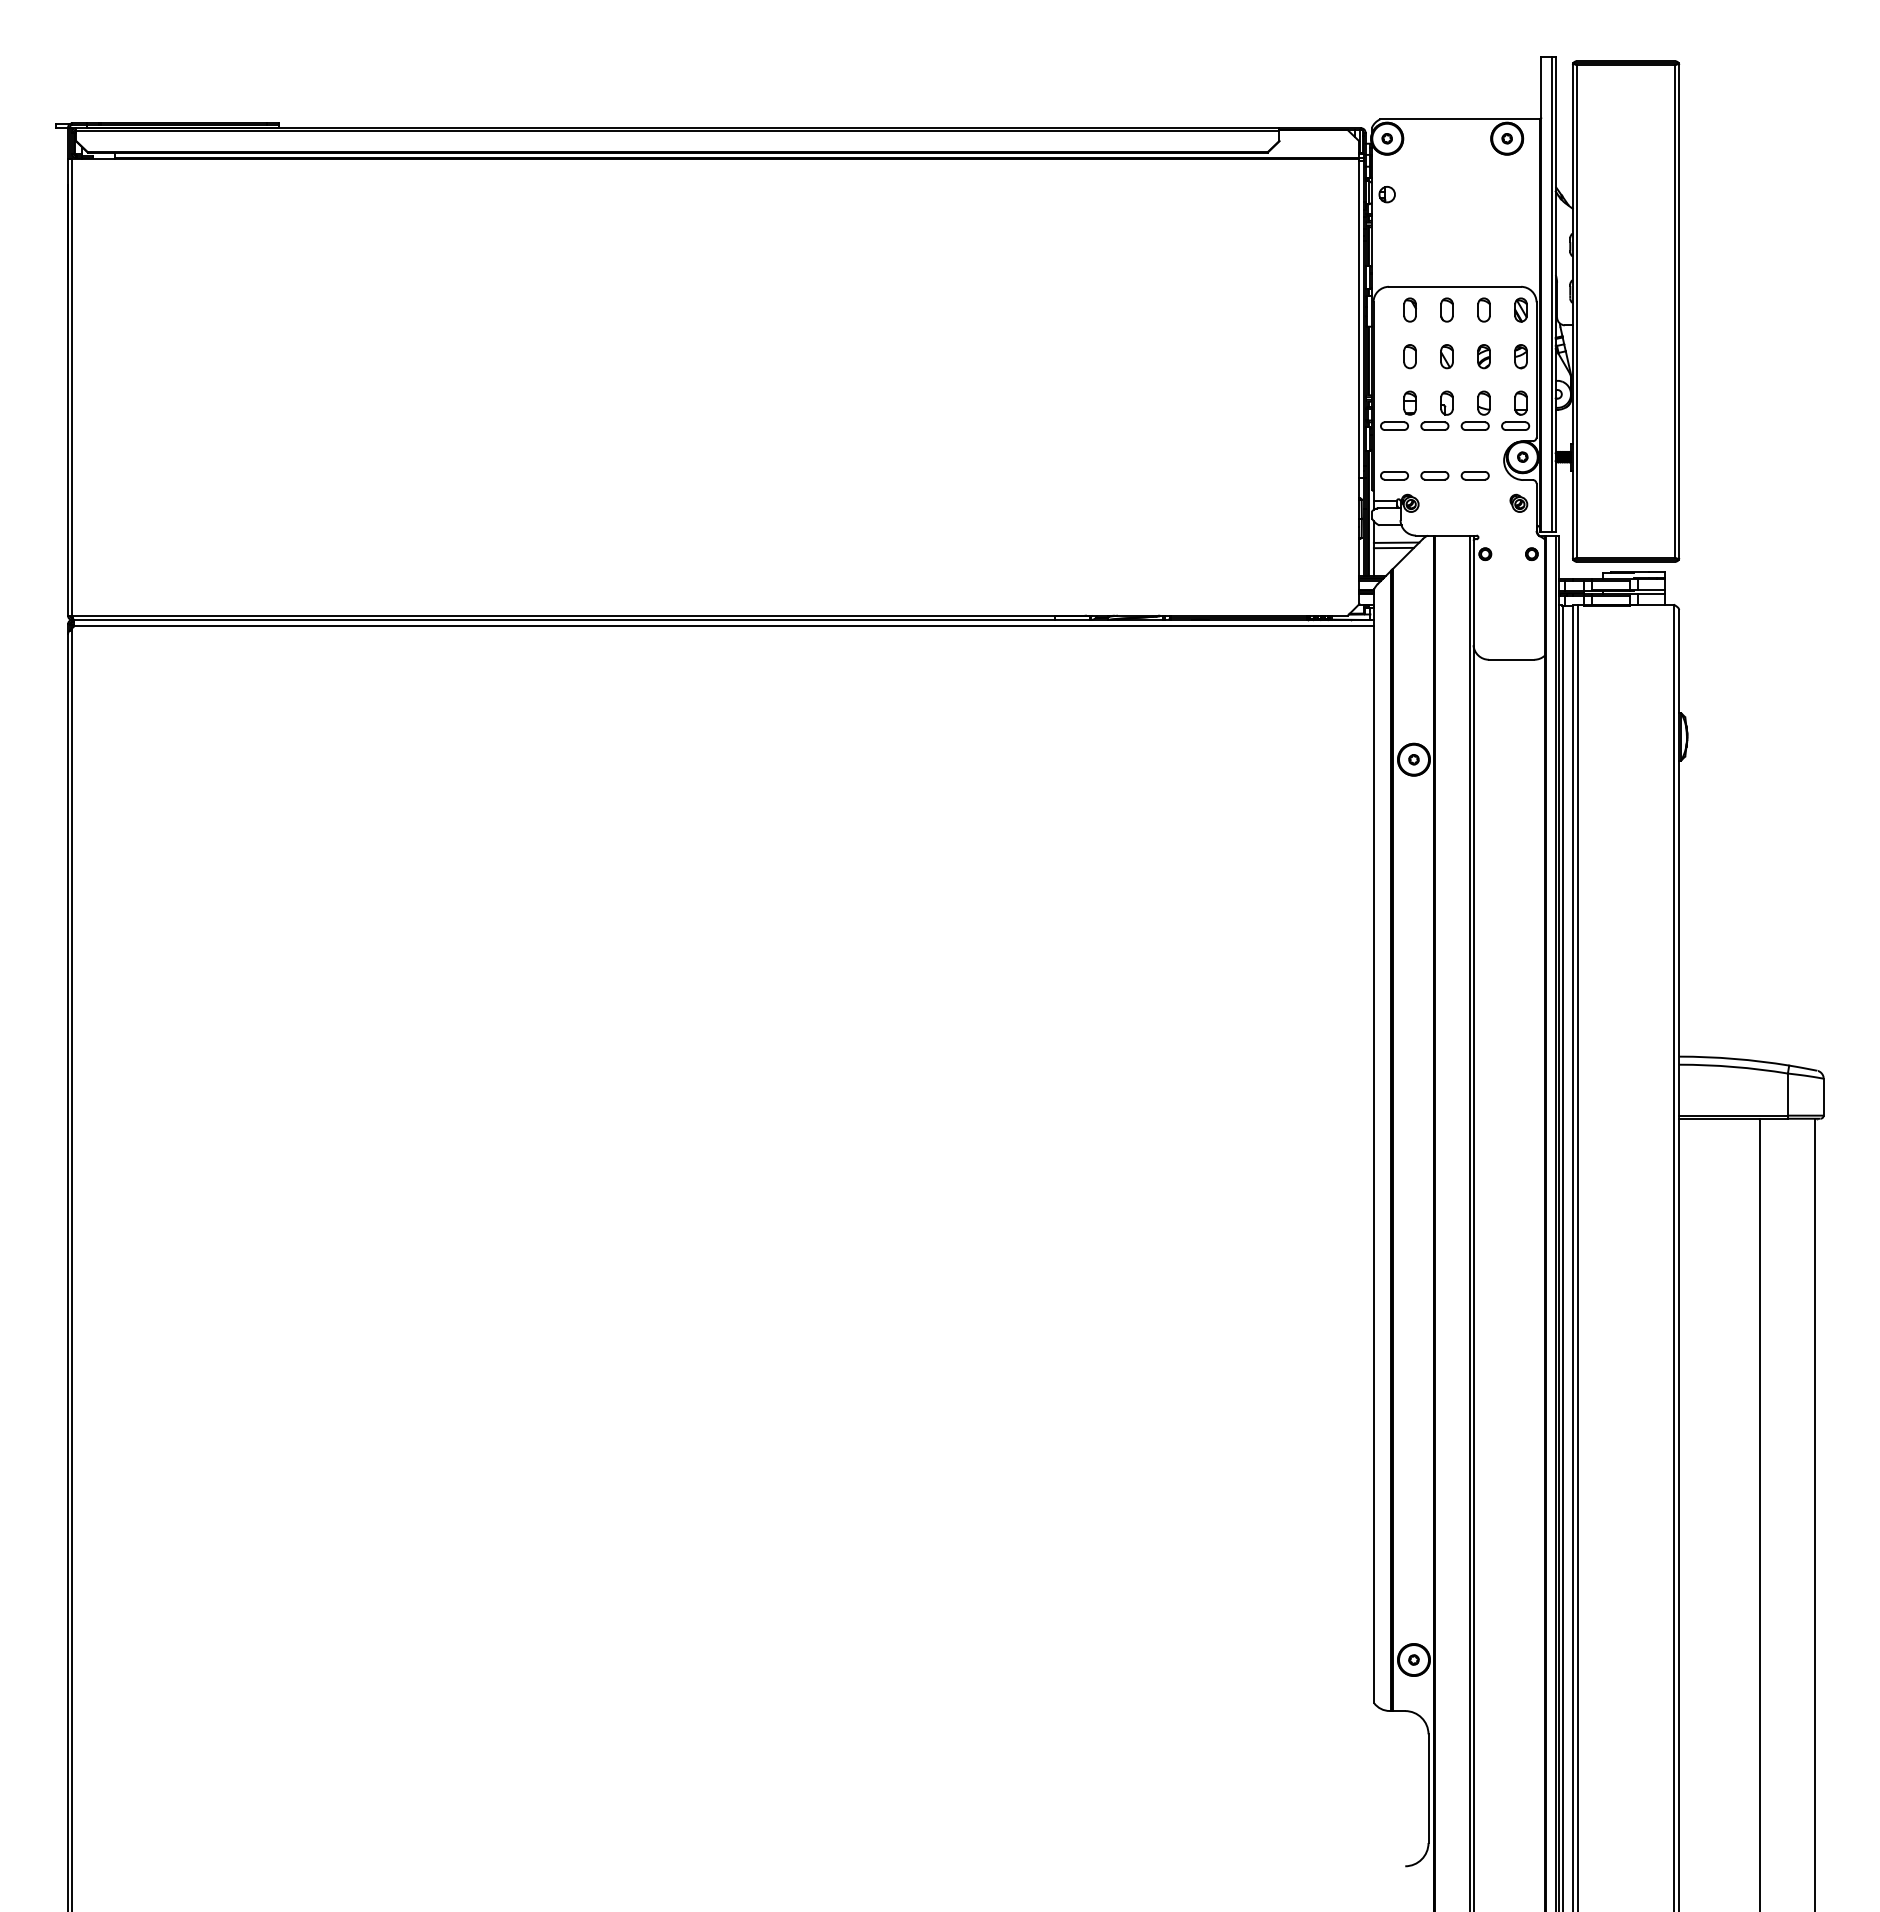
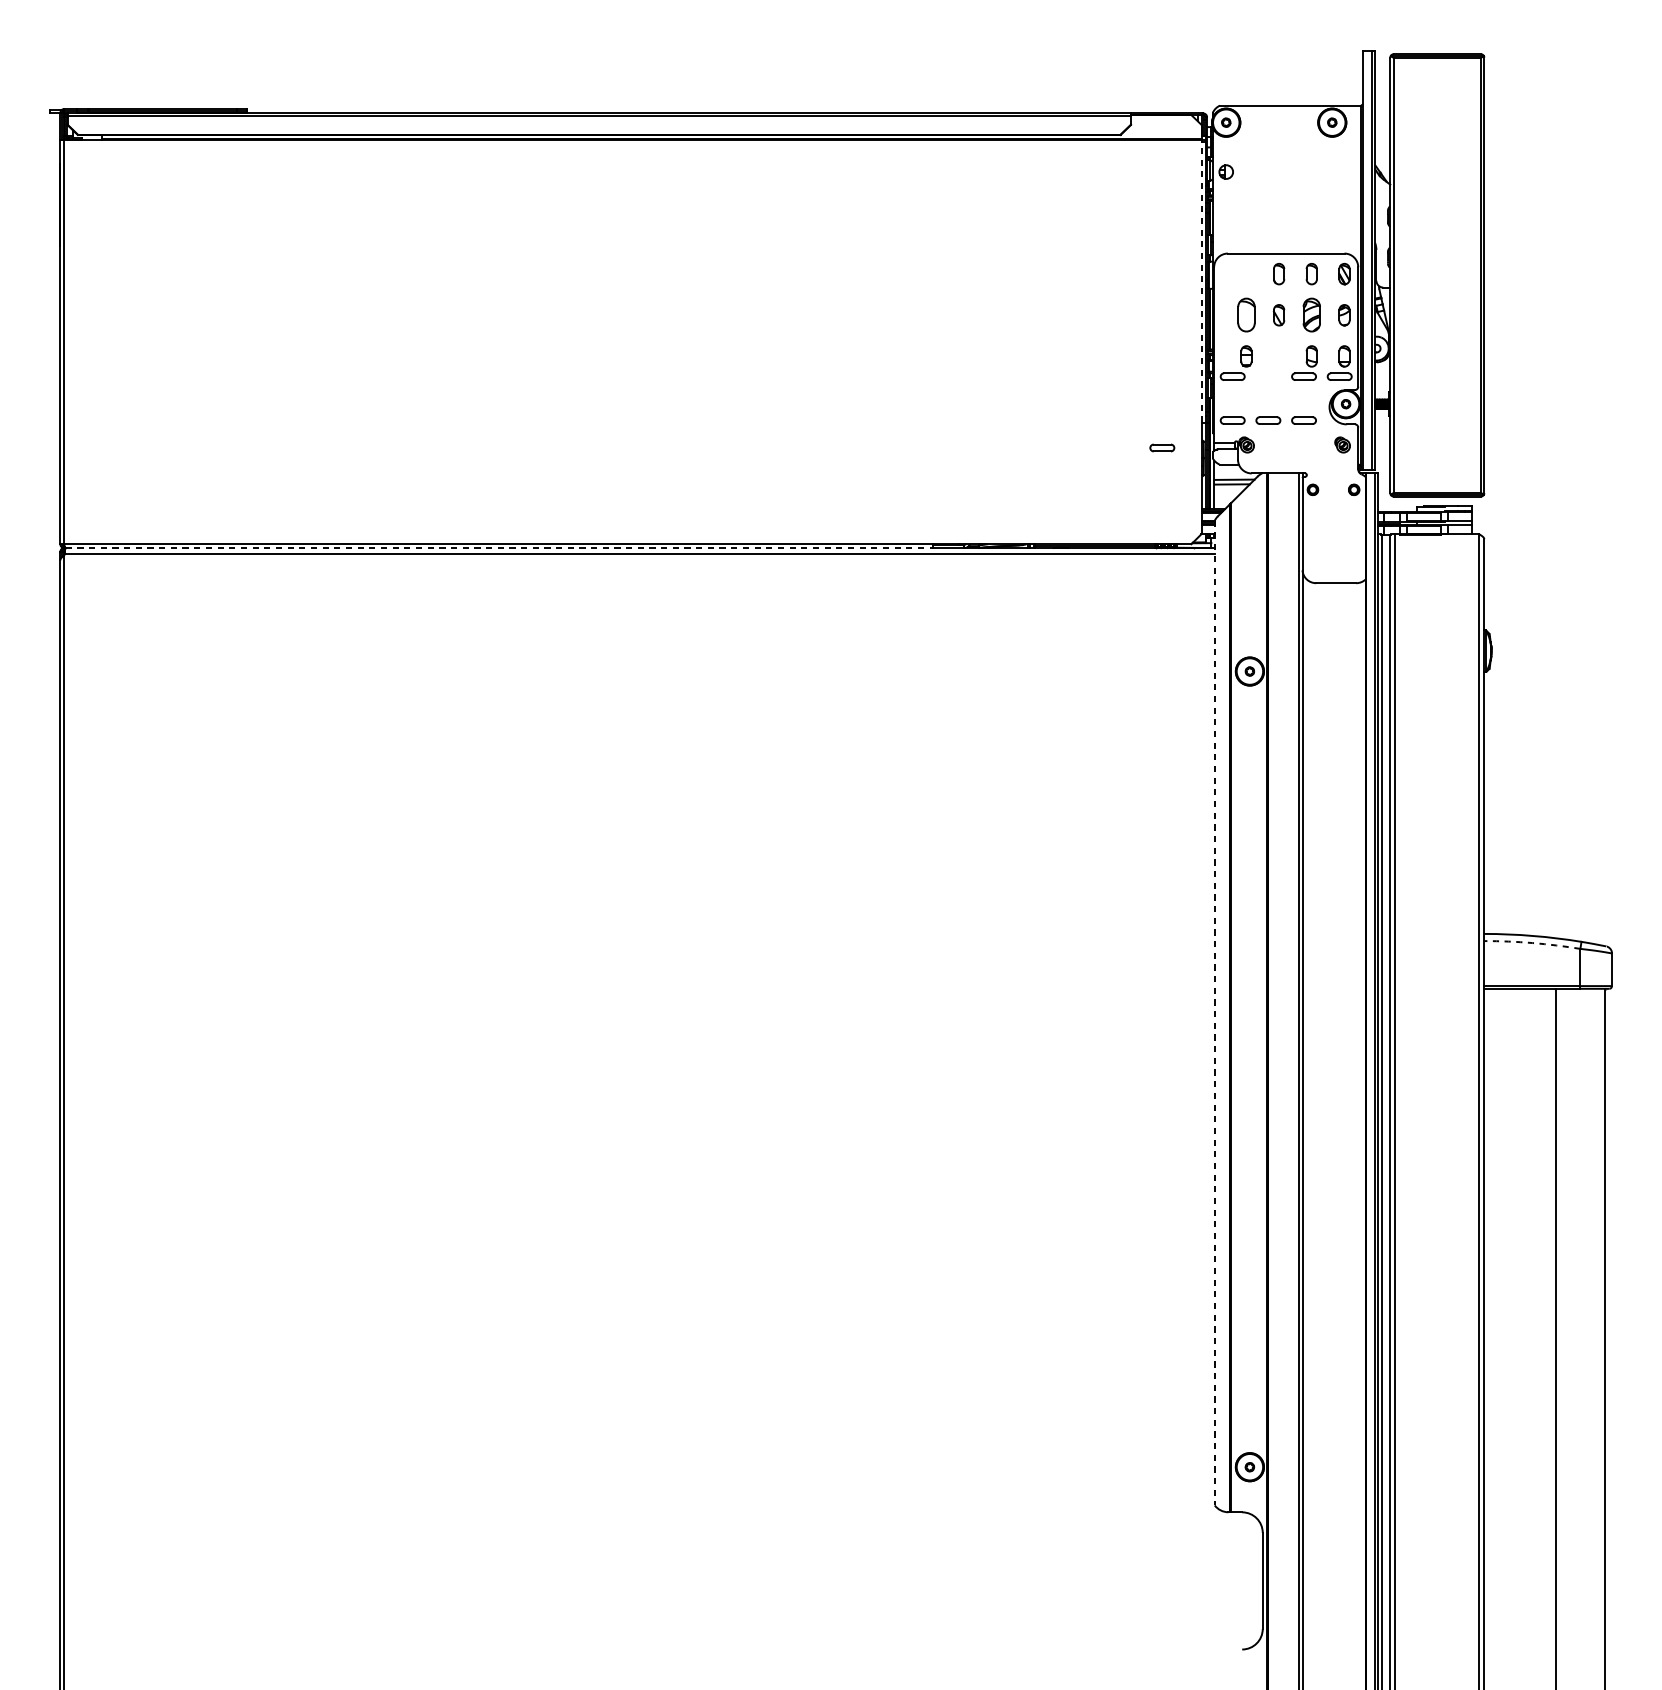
part: (1409, 309) -> (1245, 273), removed
line: (1359, 319) -> (1201, 282), solid -> dashed
part: (1409, 356) -> (1245, 315), size x1.6
part: (1483, 356) -> (1311, 315), size x1.6
part: (1436, 410) -> (1269, 362), removed
part: (1314, 506) -> (1161, 447), added
line: (564, 620) -> (499, 548), solid -> dashed
arc: (1733, 1066) -> (1532, 942), solid -> dashed
line: (1374, 1146) -> (1215, 1013), solid -> dashed

